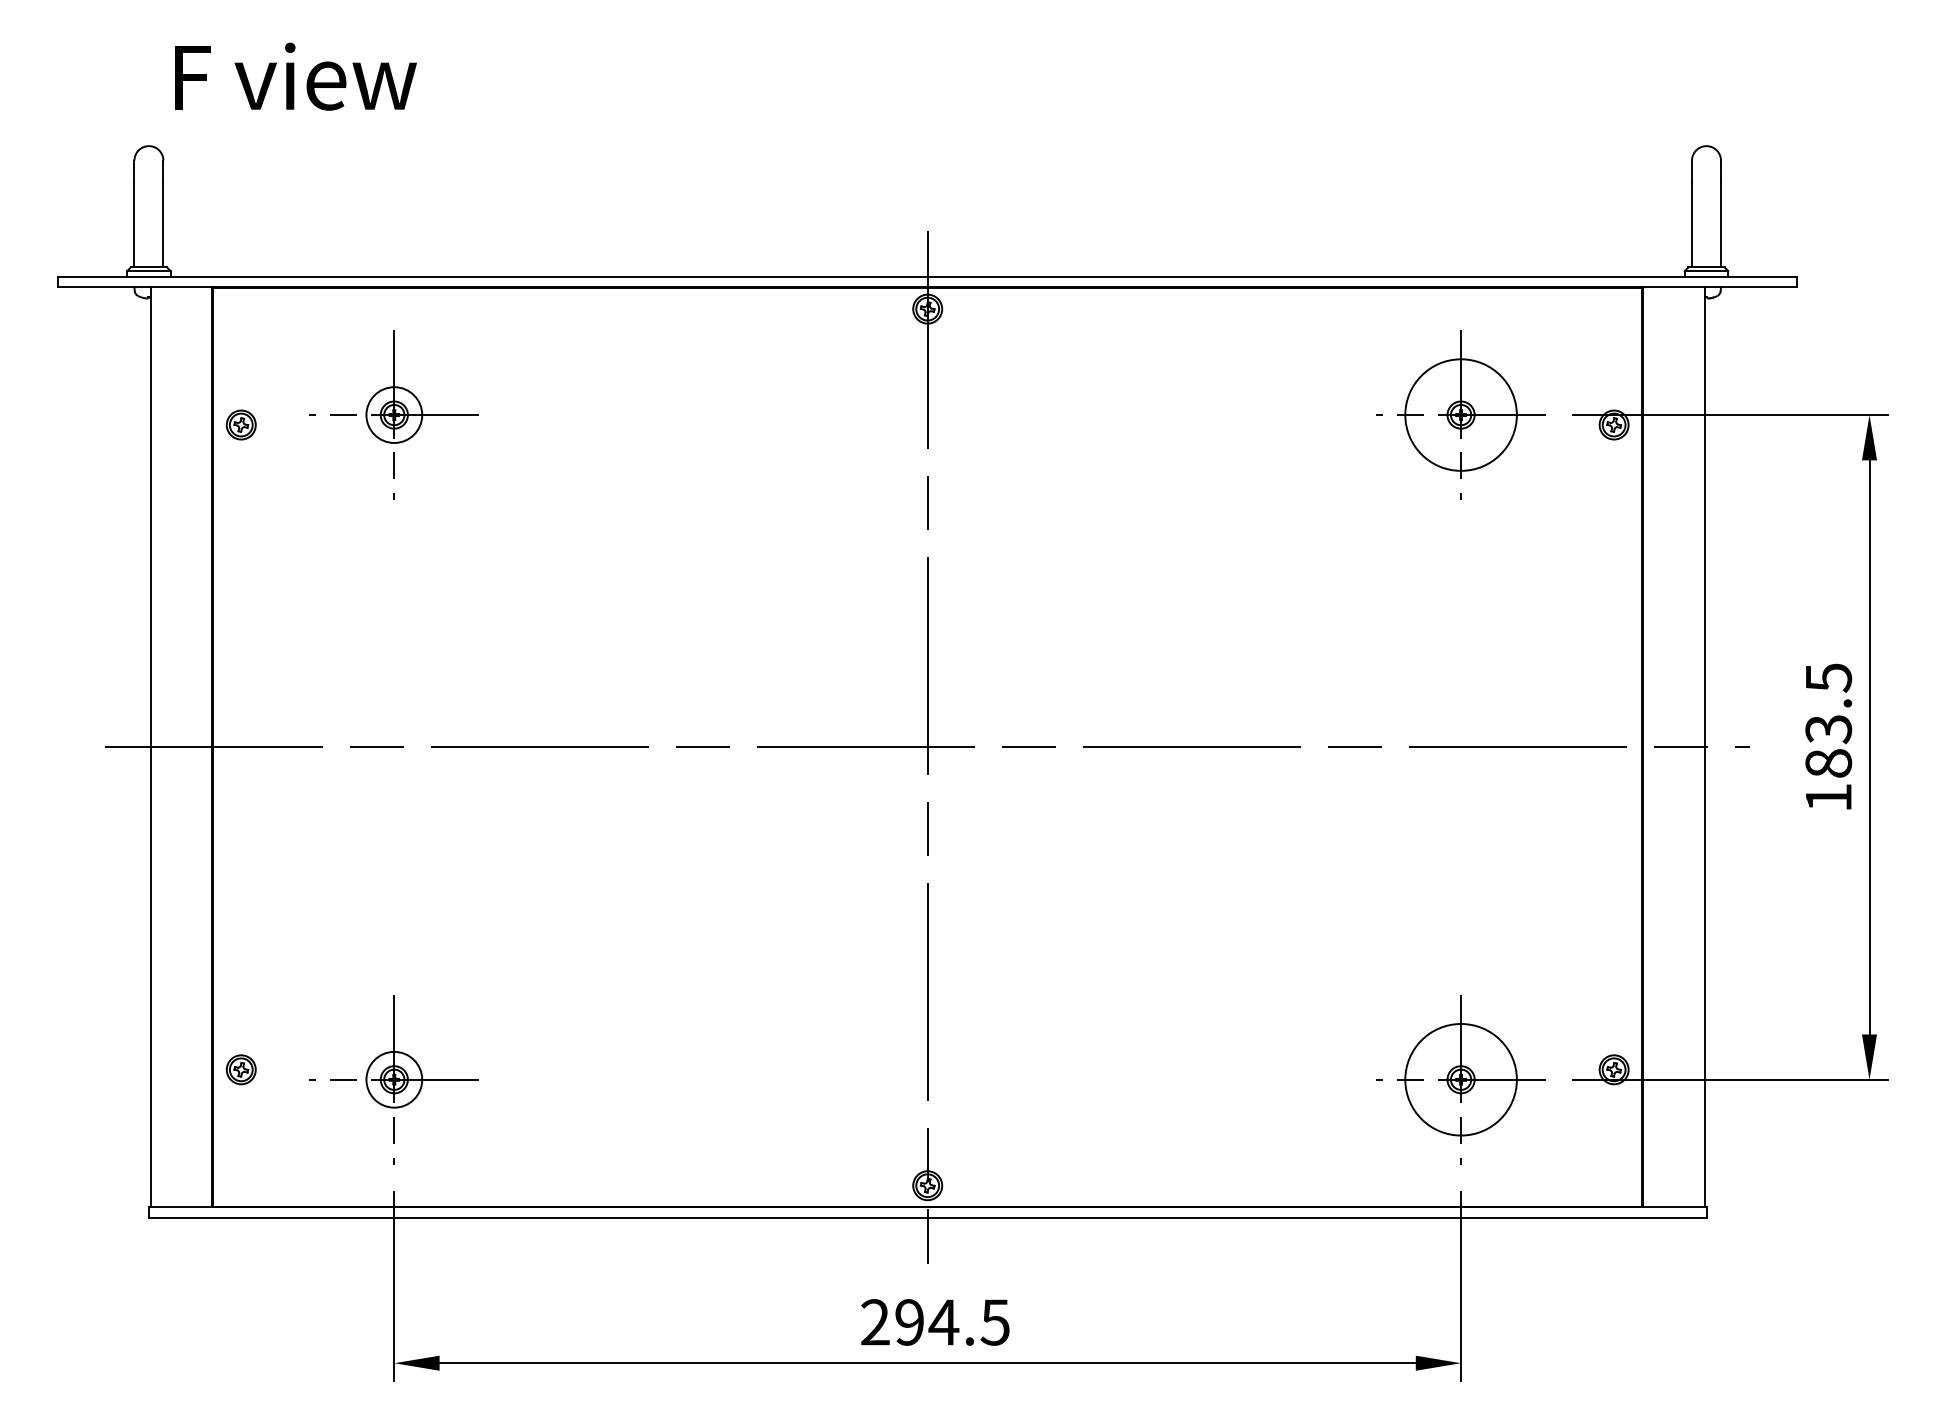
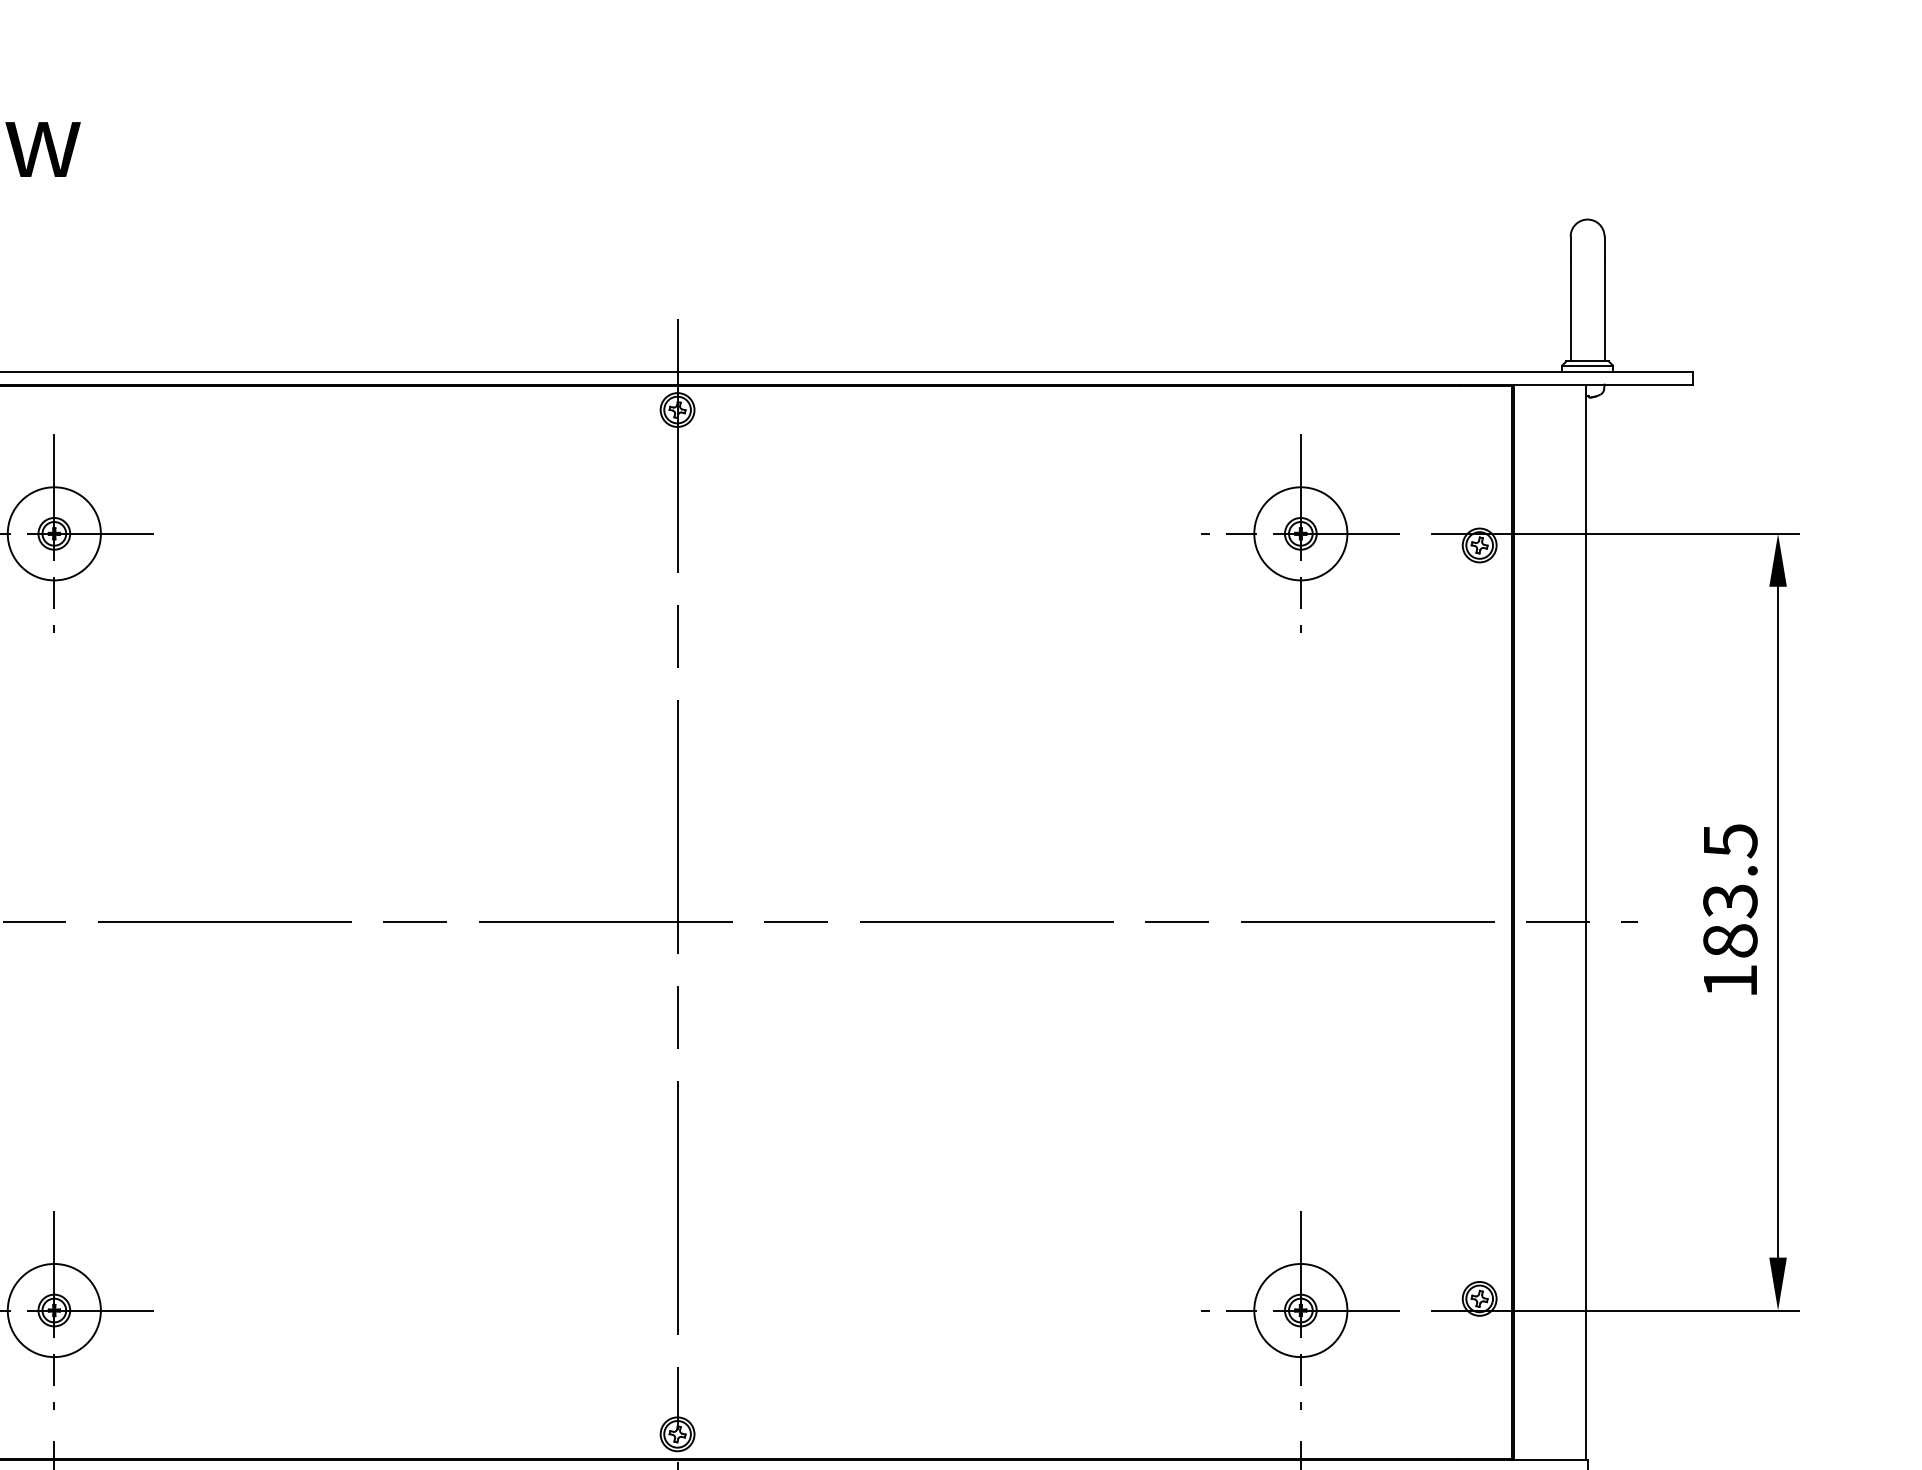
circle: (394, 414) -> (54, 533), size x1.43
circle: (1460, 414) -> (1300, 533), size x0.71
circle: (394, 1079) -> (54, 1310), size x1.43
circle: (1460, 1079) -> (1300, 1310), size x0.71

